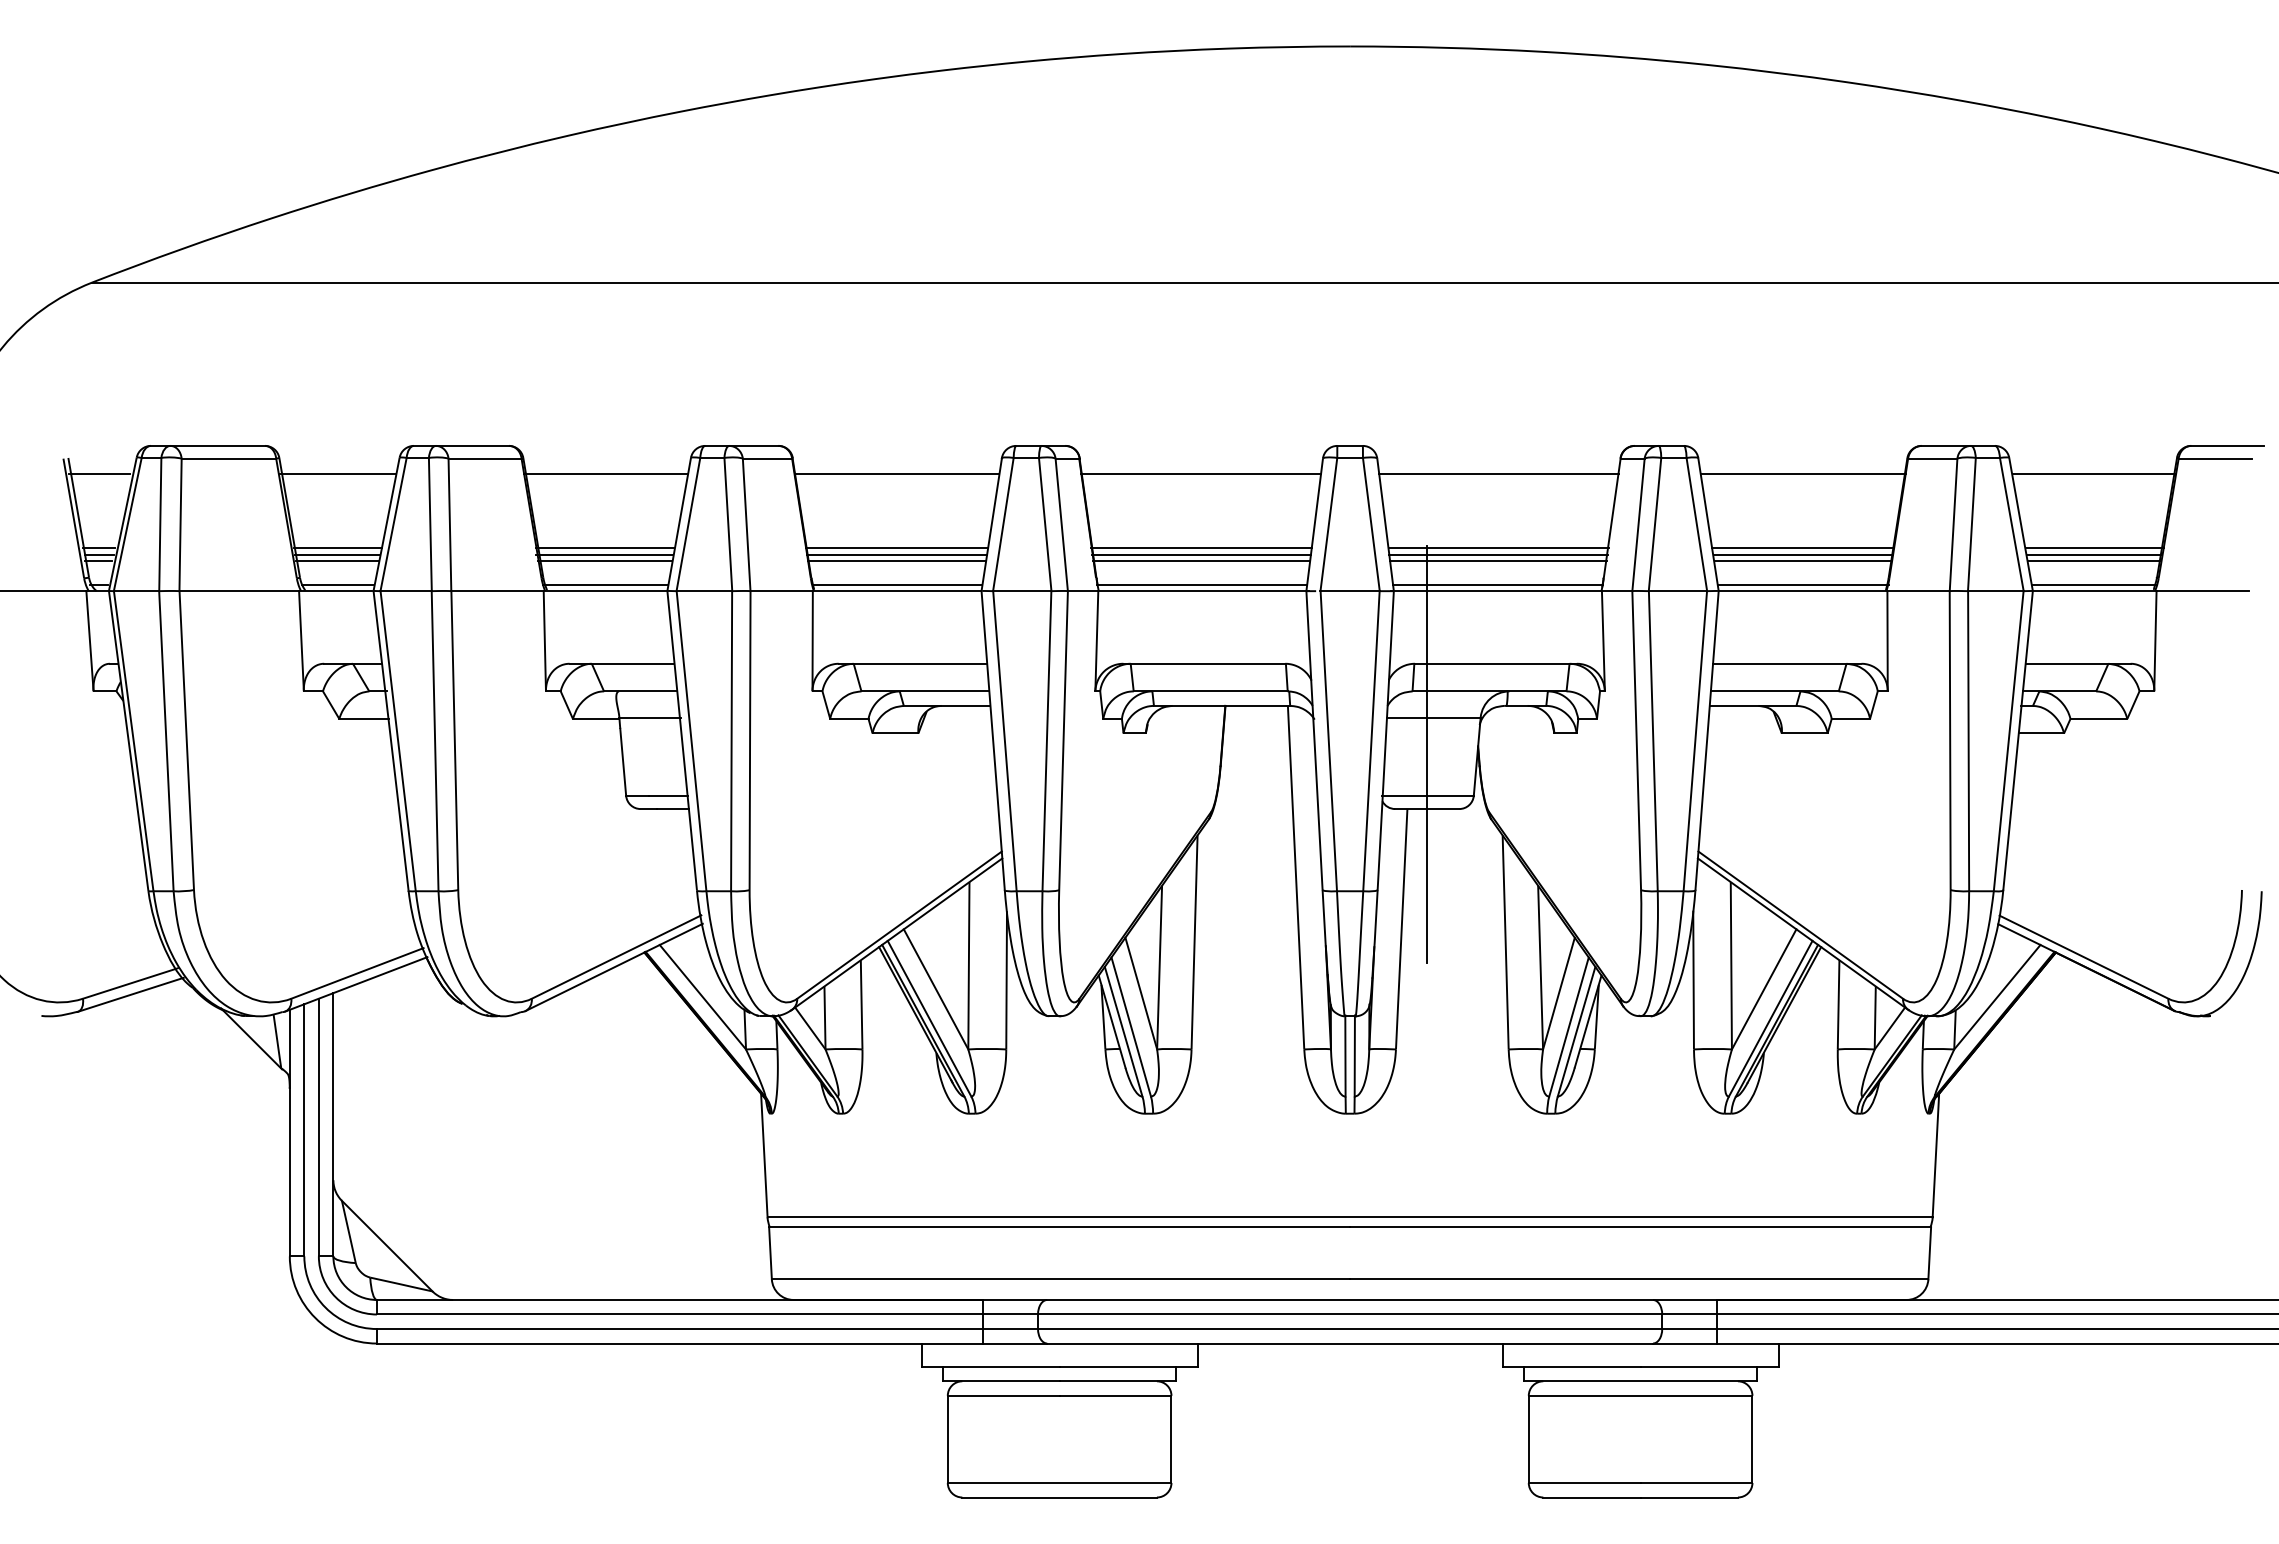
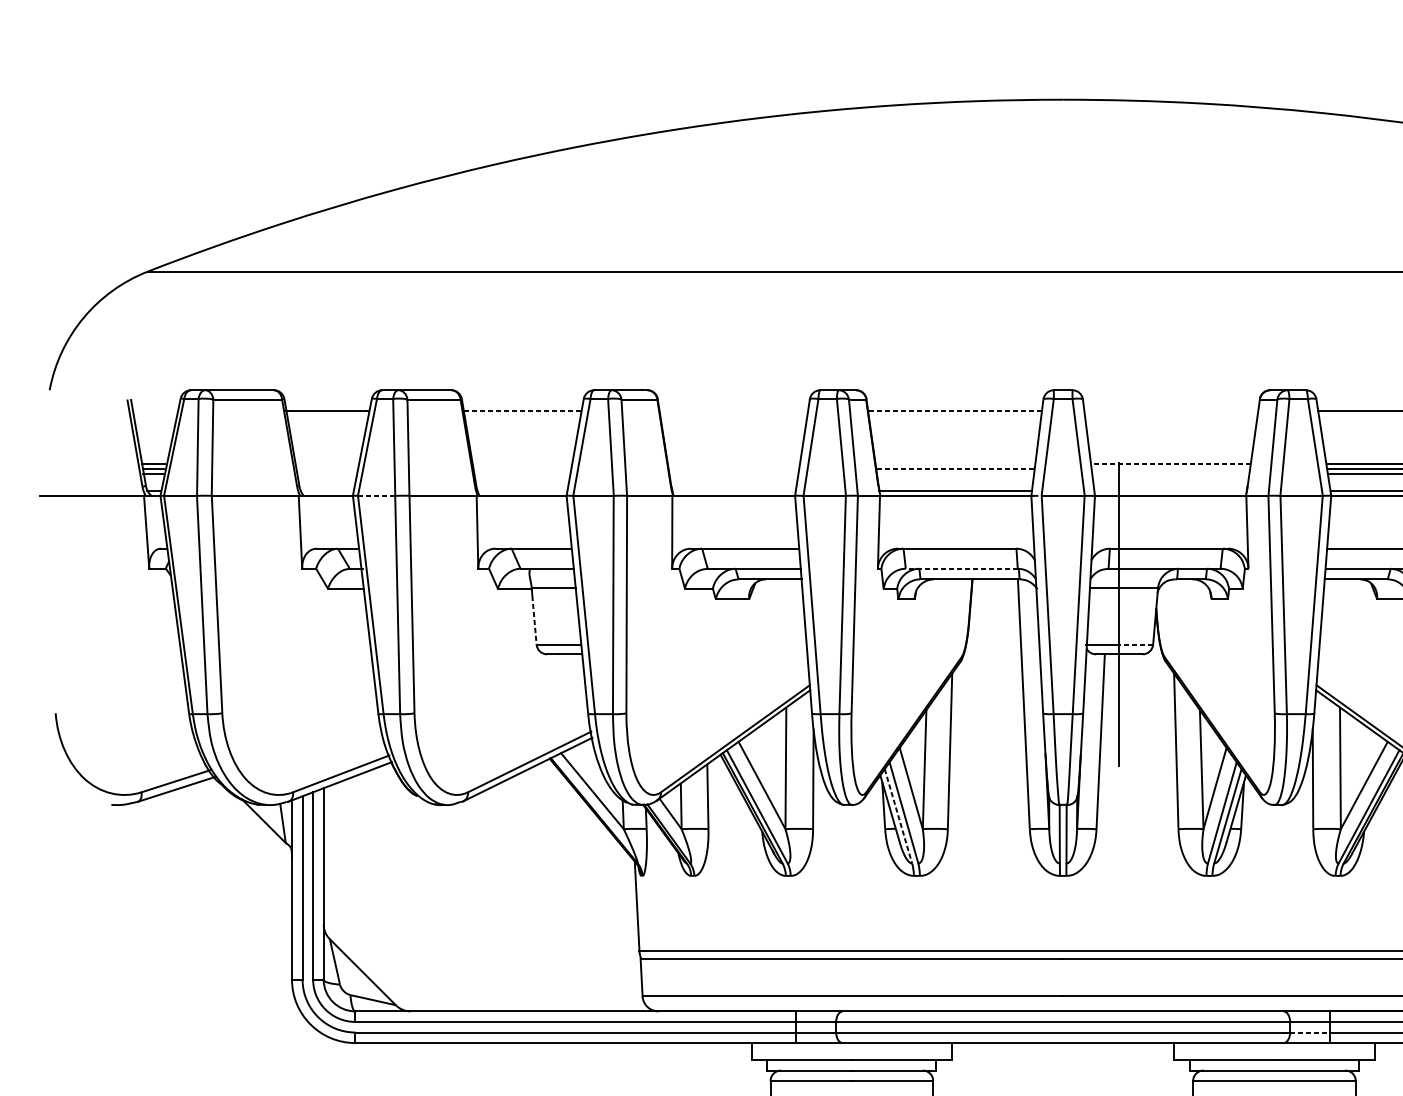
line: (99, 474) -> (153, 411), removed
line: (605, 474) -> (521, 411), solid -> dashed
line: (896, 474) -> (733, 411), removed
line: (1200, 474) -> (954, 411), solid -> dashed
line: (1499, 474) -> (1171, 411), removed
line: (337, 547) -> (326, 464), removed
line: (605, 547) -> (521, 464), removed
line: (897, 547) -> (733, 464), removed
line: (1201, 547) -> (955, 464), removed
line: (1498, 547) -> (1171, 464), solid -> dashed
line: (337, 554) -> (326, 469), removed
line: (604, 554) -> (520, 469), removed
line: (897, 554) -> (733, 469), removed
line: (1200, 554) -> (954, 469), solid -> dashed
line: (1498, 554) -> (1171, 469), removed
line: (337, 561) -> (326, 474), removed
line: (605, 561) -> (521, 474), removed
line: (897, 561) -> (733, 474), removed
line: (1200, 561) -> (954, 474), removed
line: (1498, 561) -> (1171, 474), removed
line: (337, 584) -> (326, 491), removed
line: (605, 584) -> (521, 491), removed
line: (897, 584) -> (733, 491), removed
line: (1497, 584) -> (1170, 491), removed
line: (406, 591) -> (376, 496), solid -> dashed
line: (1210, 691) -> (961, 568), solid -> dashed
line: (623, 762) -> (534, 620), solid -> dashed
line: (1450, 795) -> (1136, 644), solid -> dashed
line: (1123, 1031) -> (898, 816), solid -> dashed
line: (1689, 1329) -> (1310, 1032), solid -> dashed

